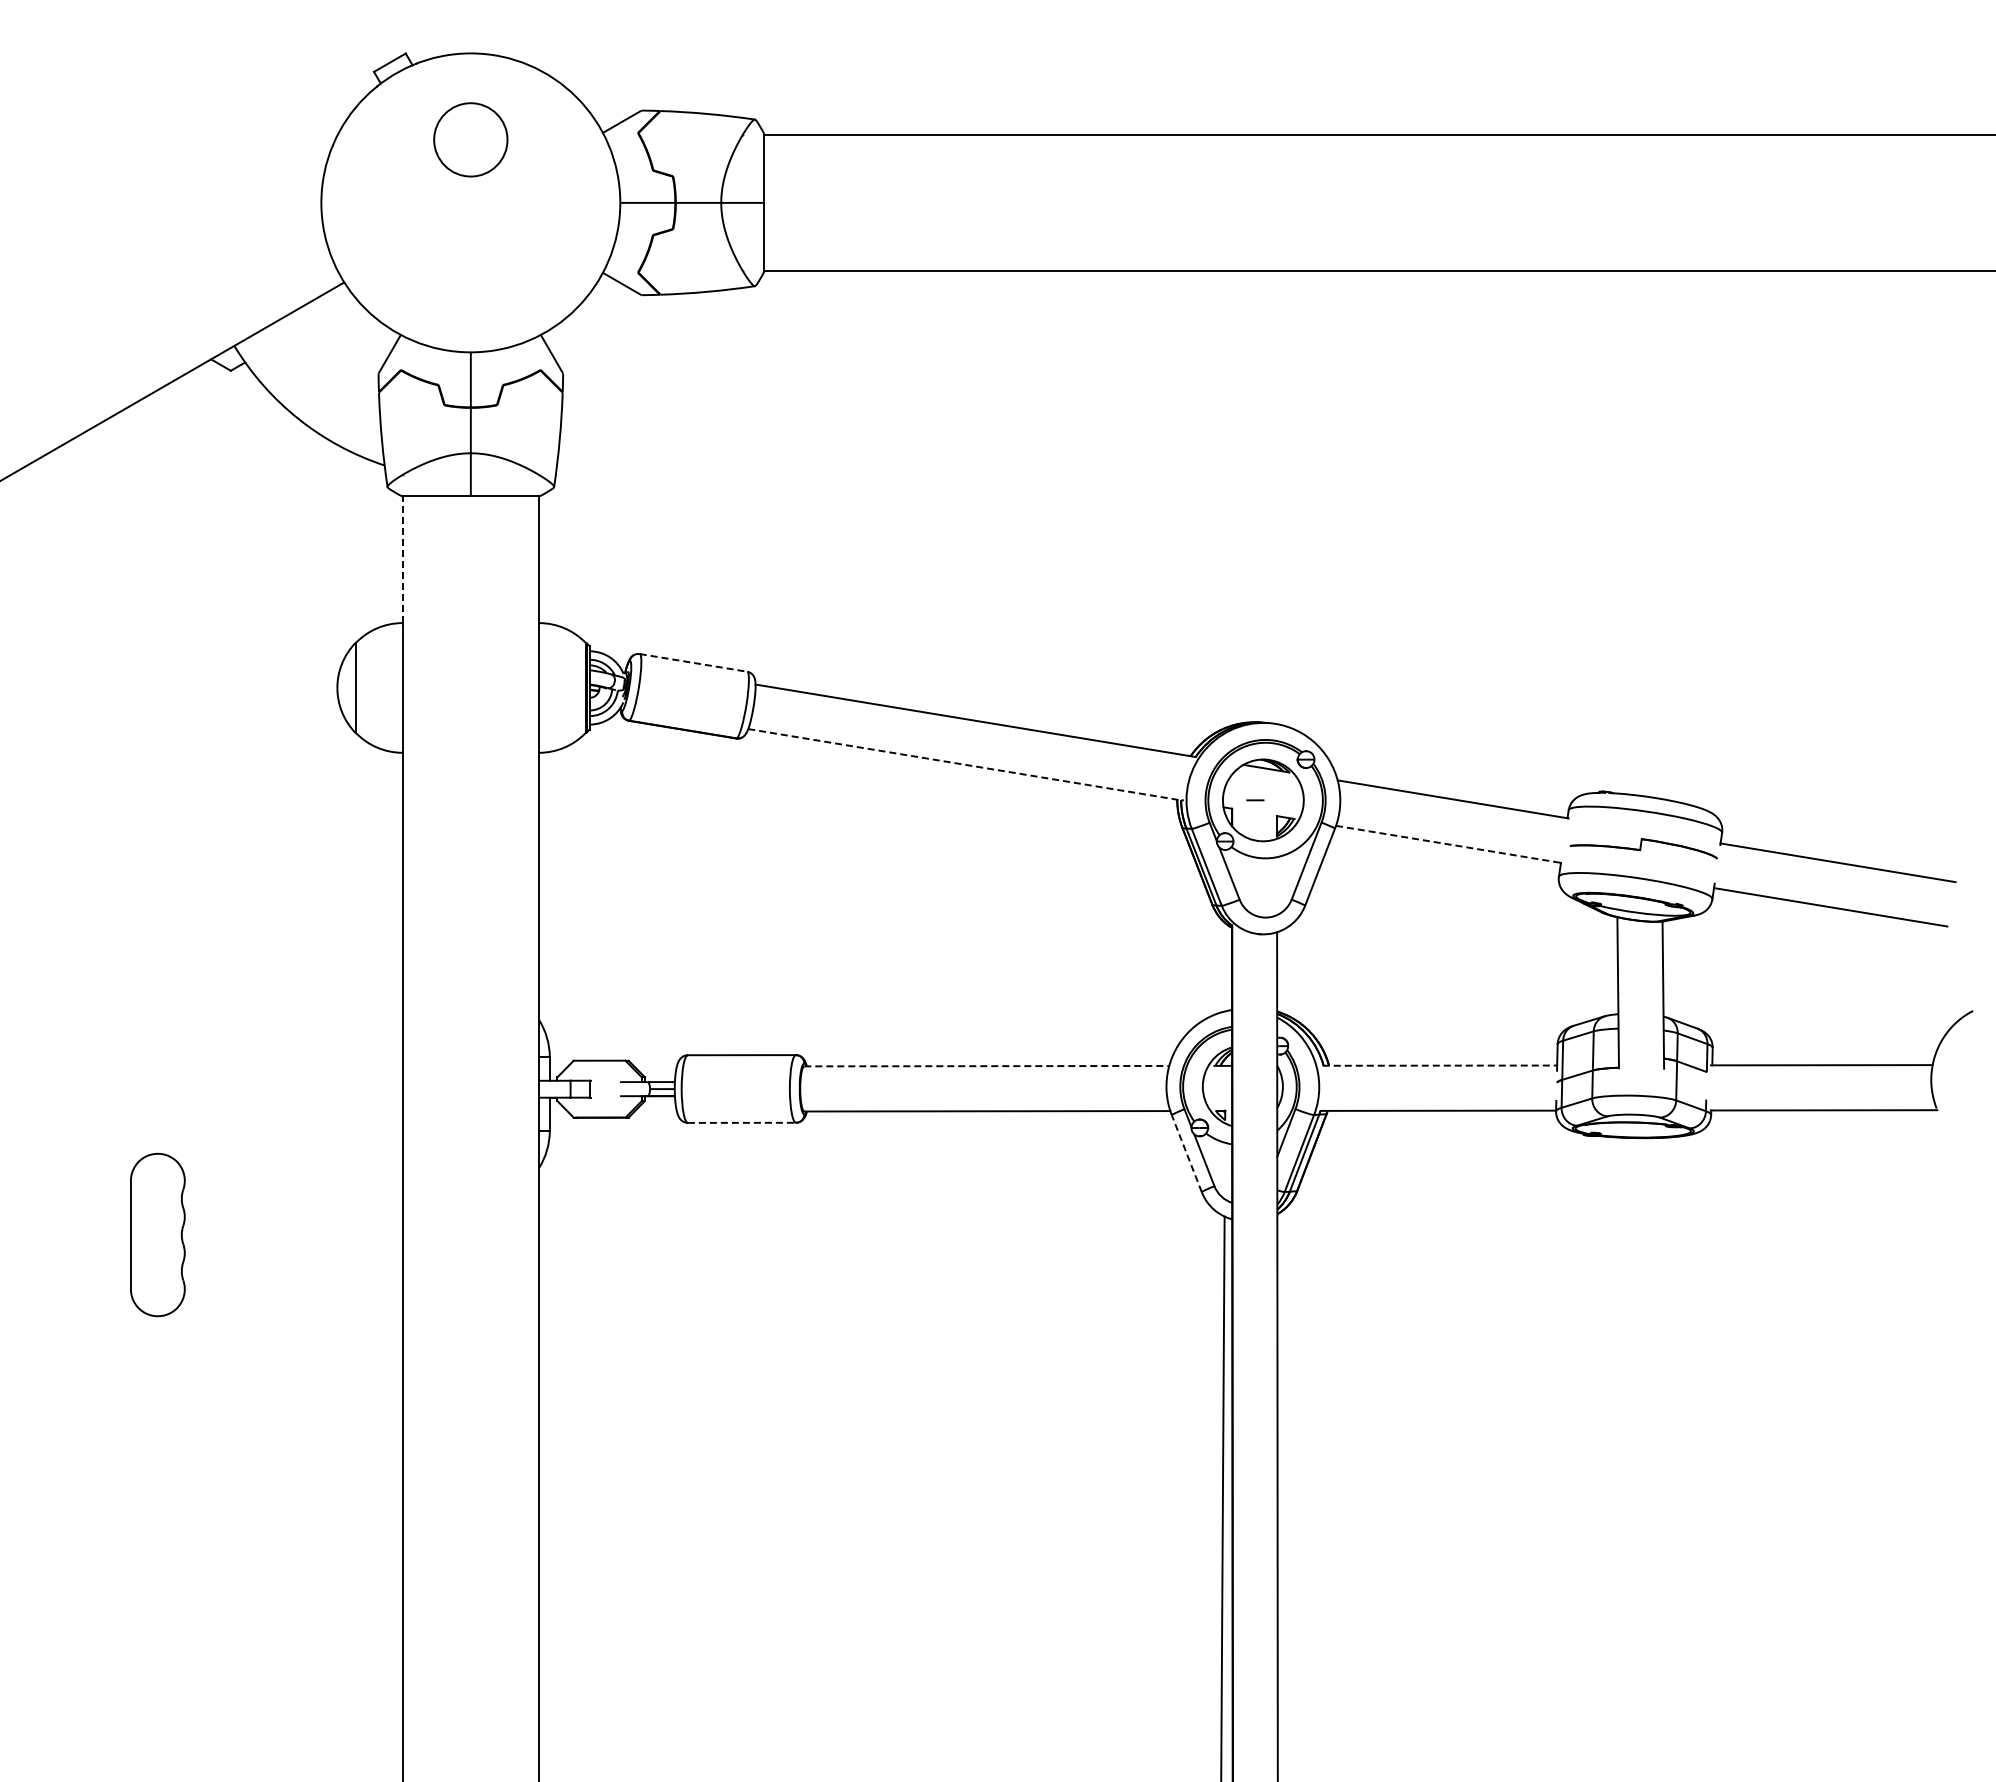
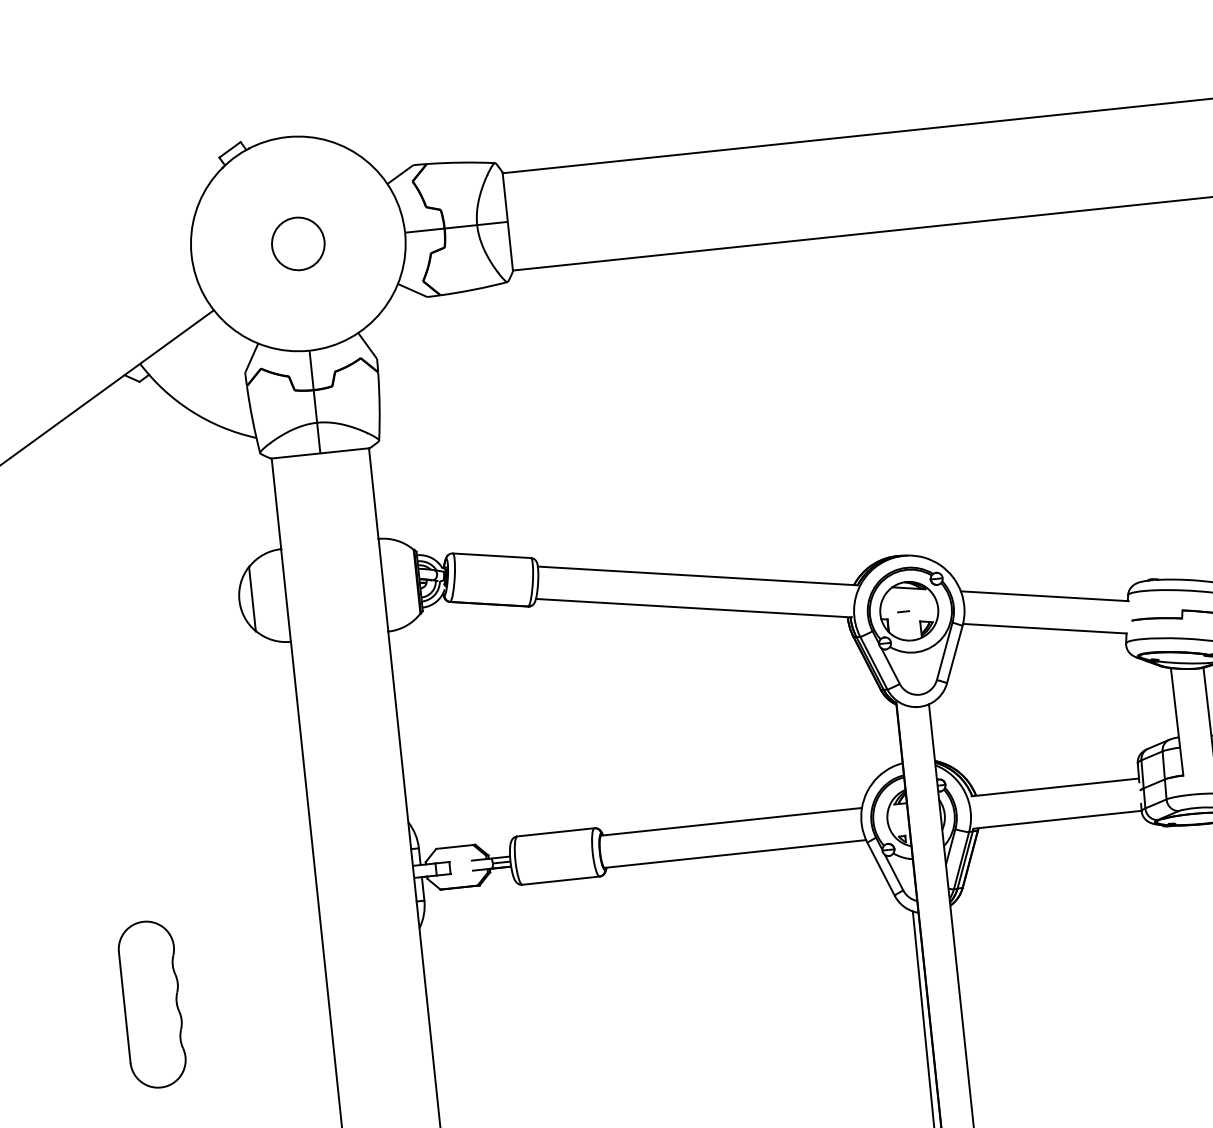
circle: (470, 139) -> (298, 243), moved
line: (402, 559) -> (276, 503), dashed -> solid
line: (694, 662) -> (492, 555), dashed -> solid
line: (965, 764) -> (693, 607), dashed -> solid
line: (1449, 844) -> (1045, 628), dashed -> solid
line: (1440, 1065) -> (1055, 787), dashed -> solid
line: (987, 1066) -> (732, 821), dashed -> solid
line: (742, 1122) -> (561, 880), dashed -> solid
line: (1186, 1153) -> (880, 869), dashed -> solid
part: (157, 1234) -> (151, 1004), size x1.43

